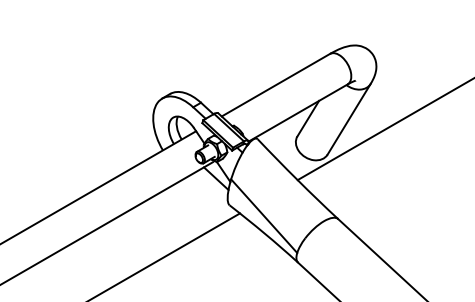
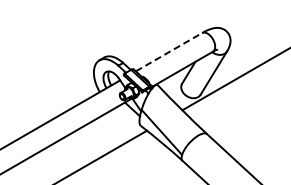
line: (276, 84) -> (169, 51), solid -> dashed

